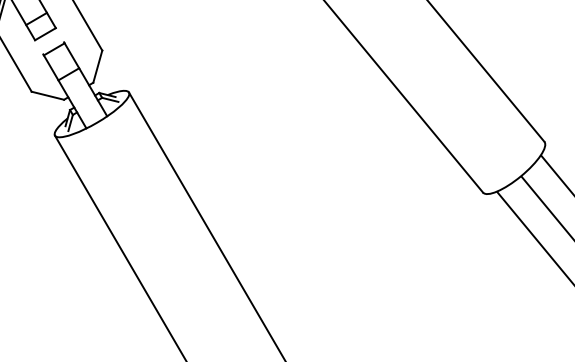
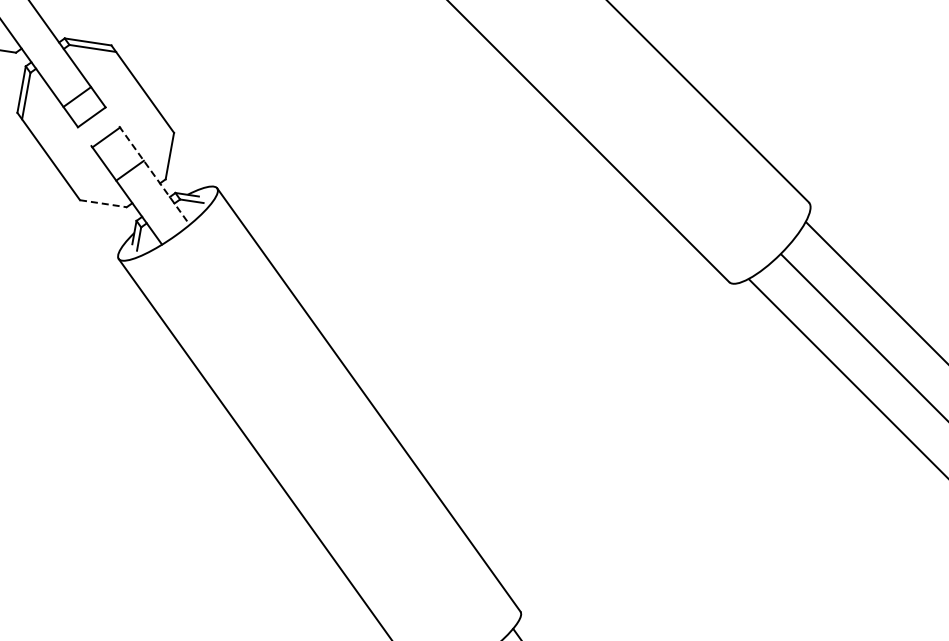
line: (85, 79) -> (154, 175), solid -> dashed
line: (47, 95) -> (103, 203), solid -> dashed

